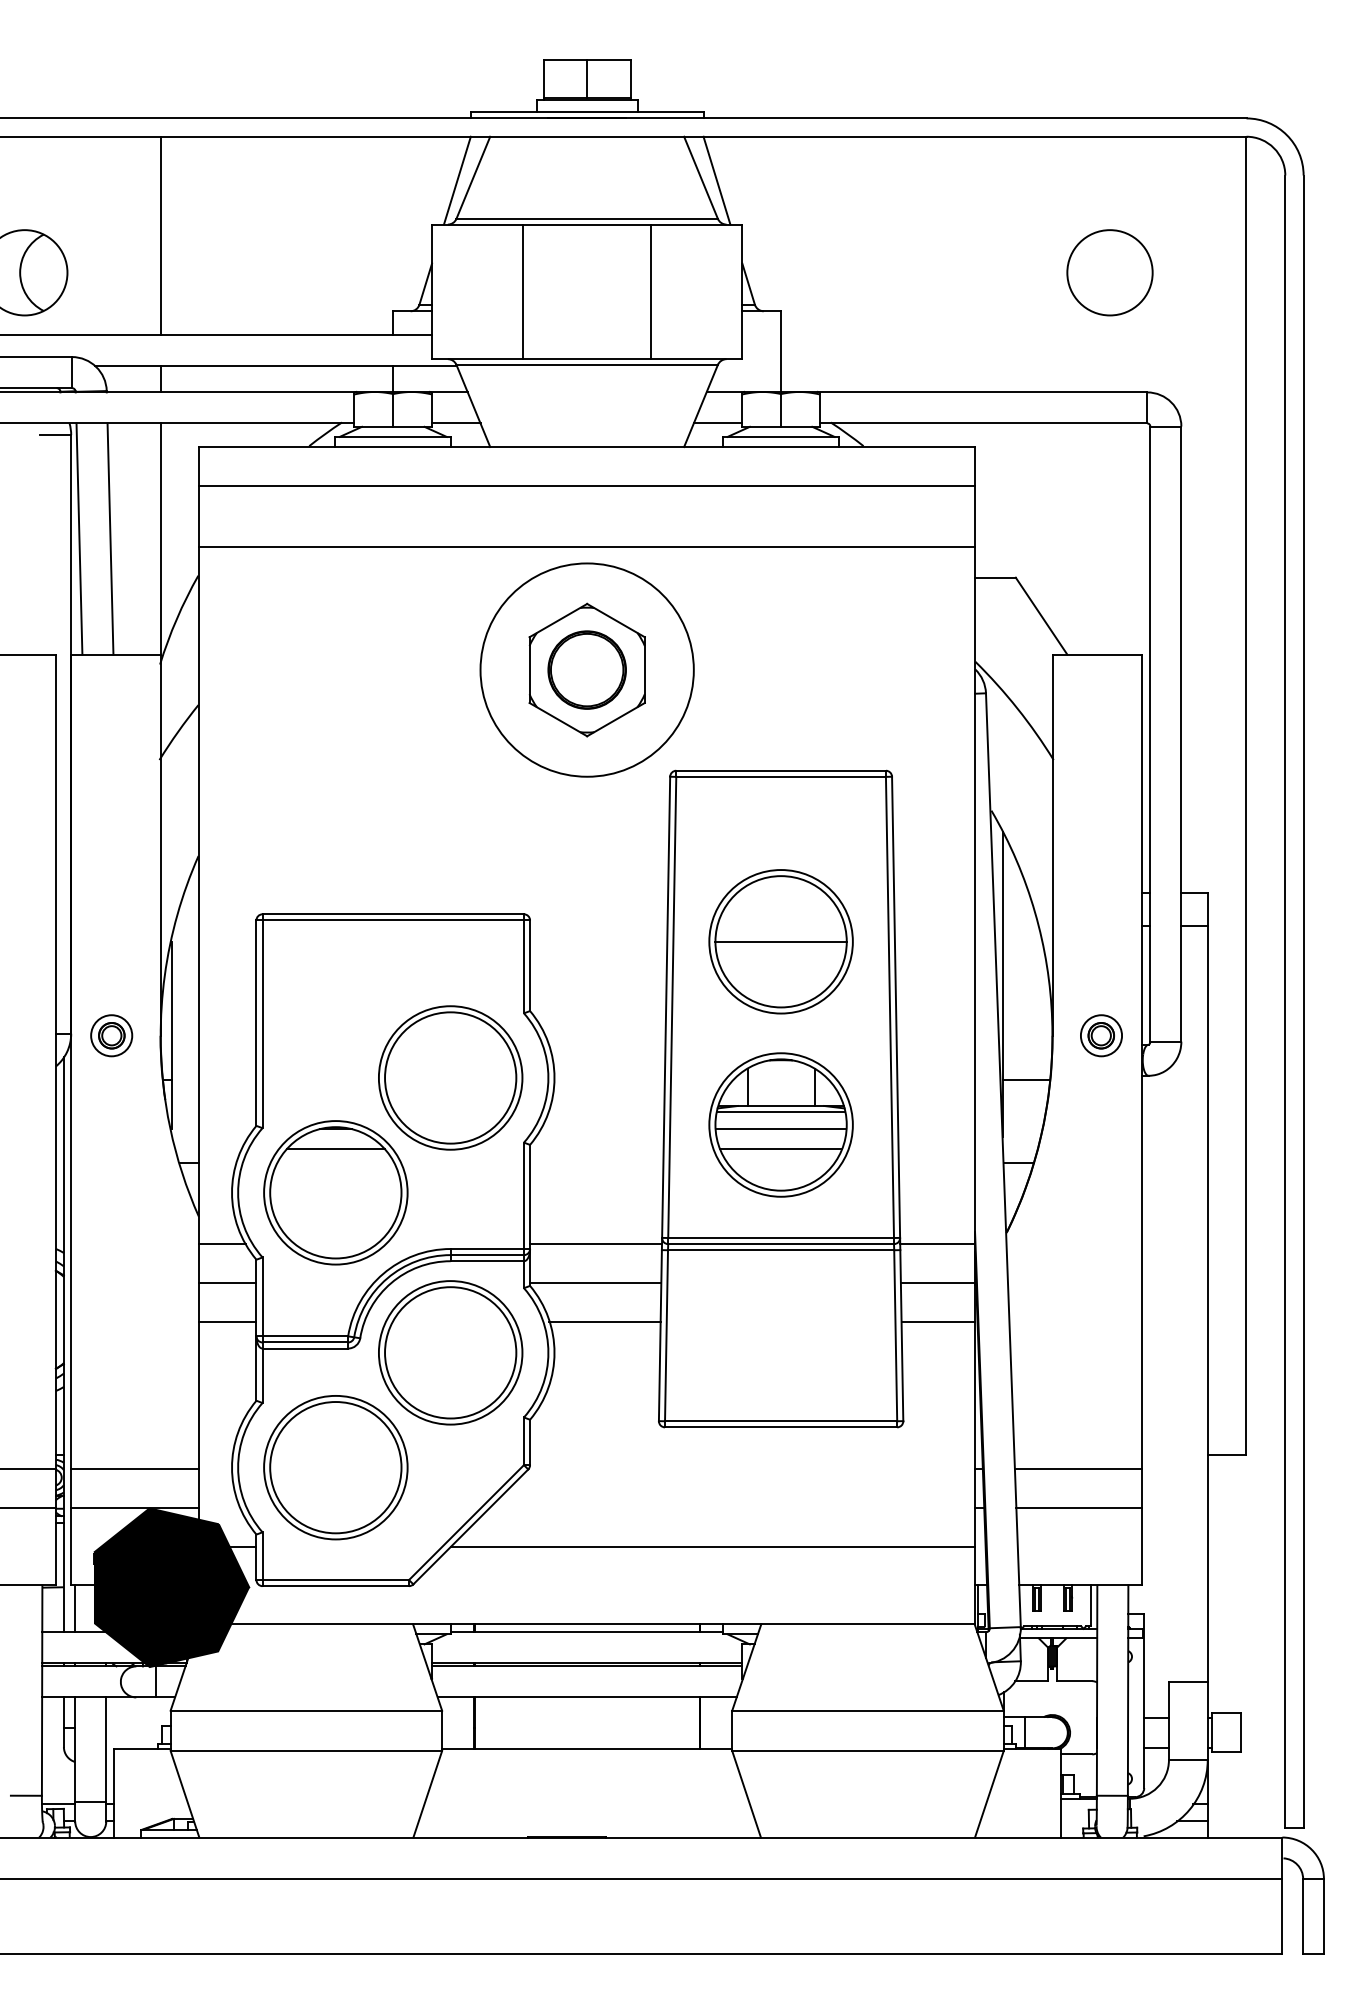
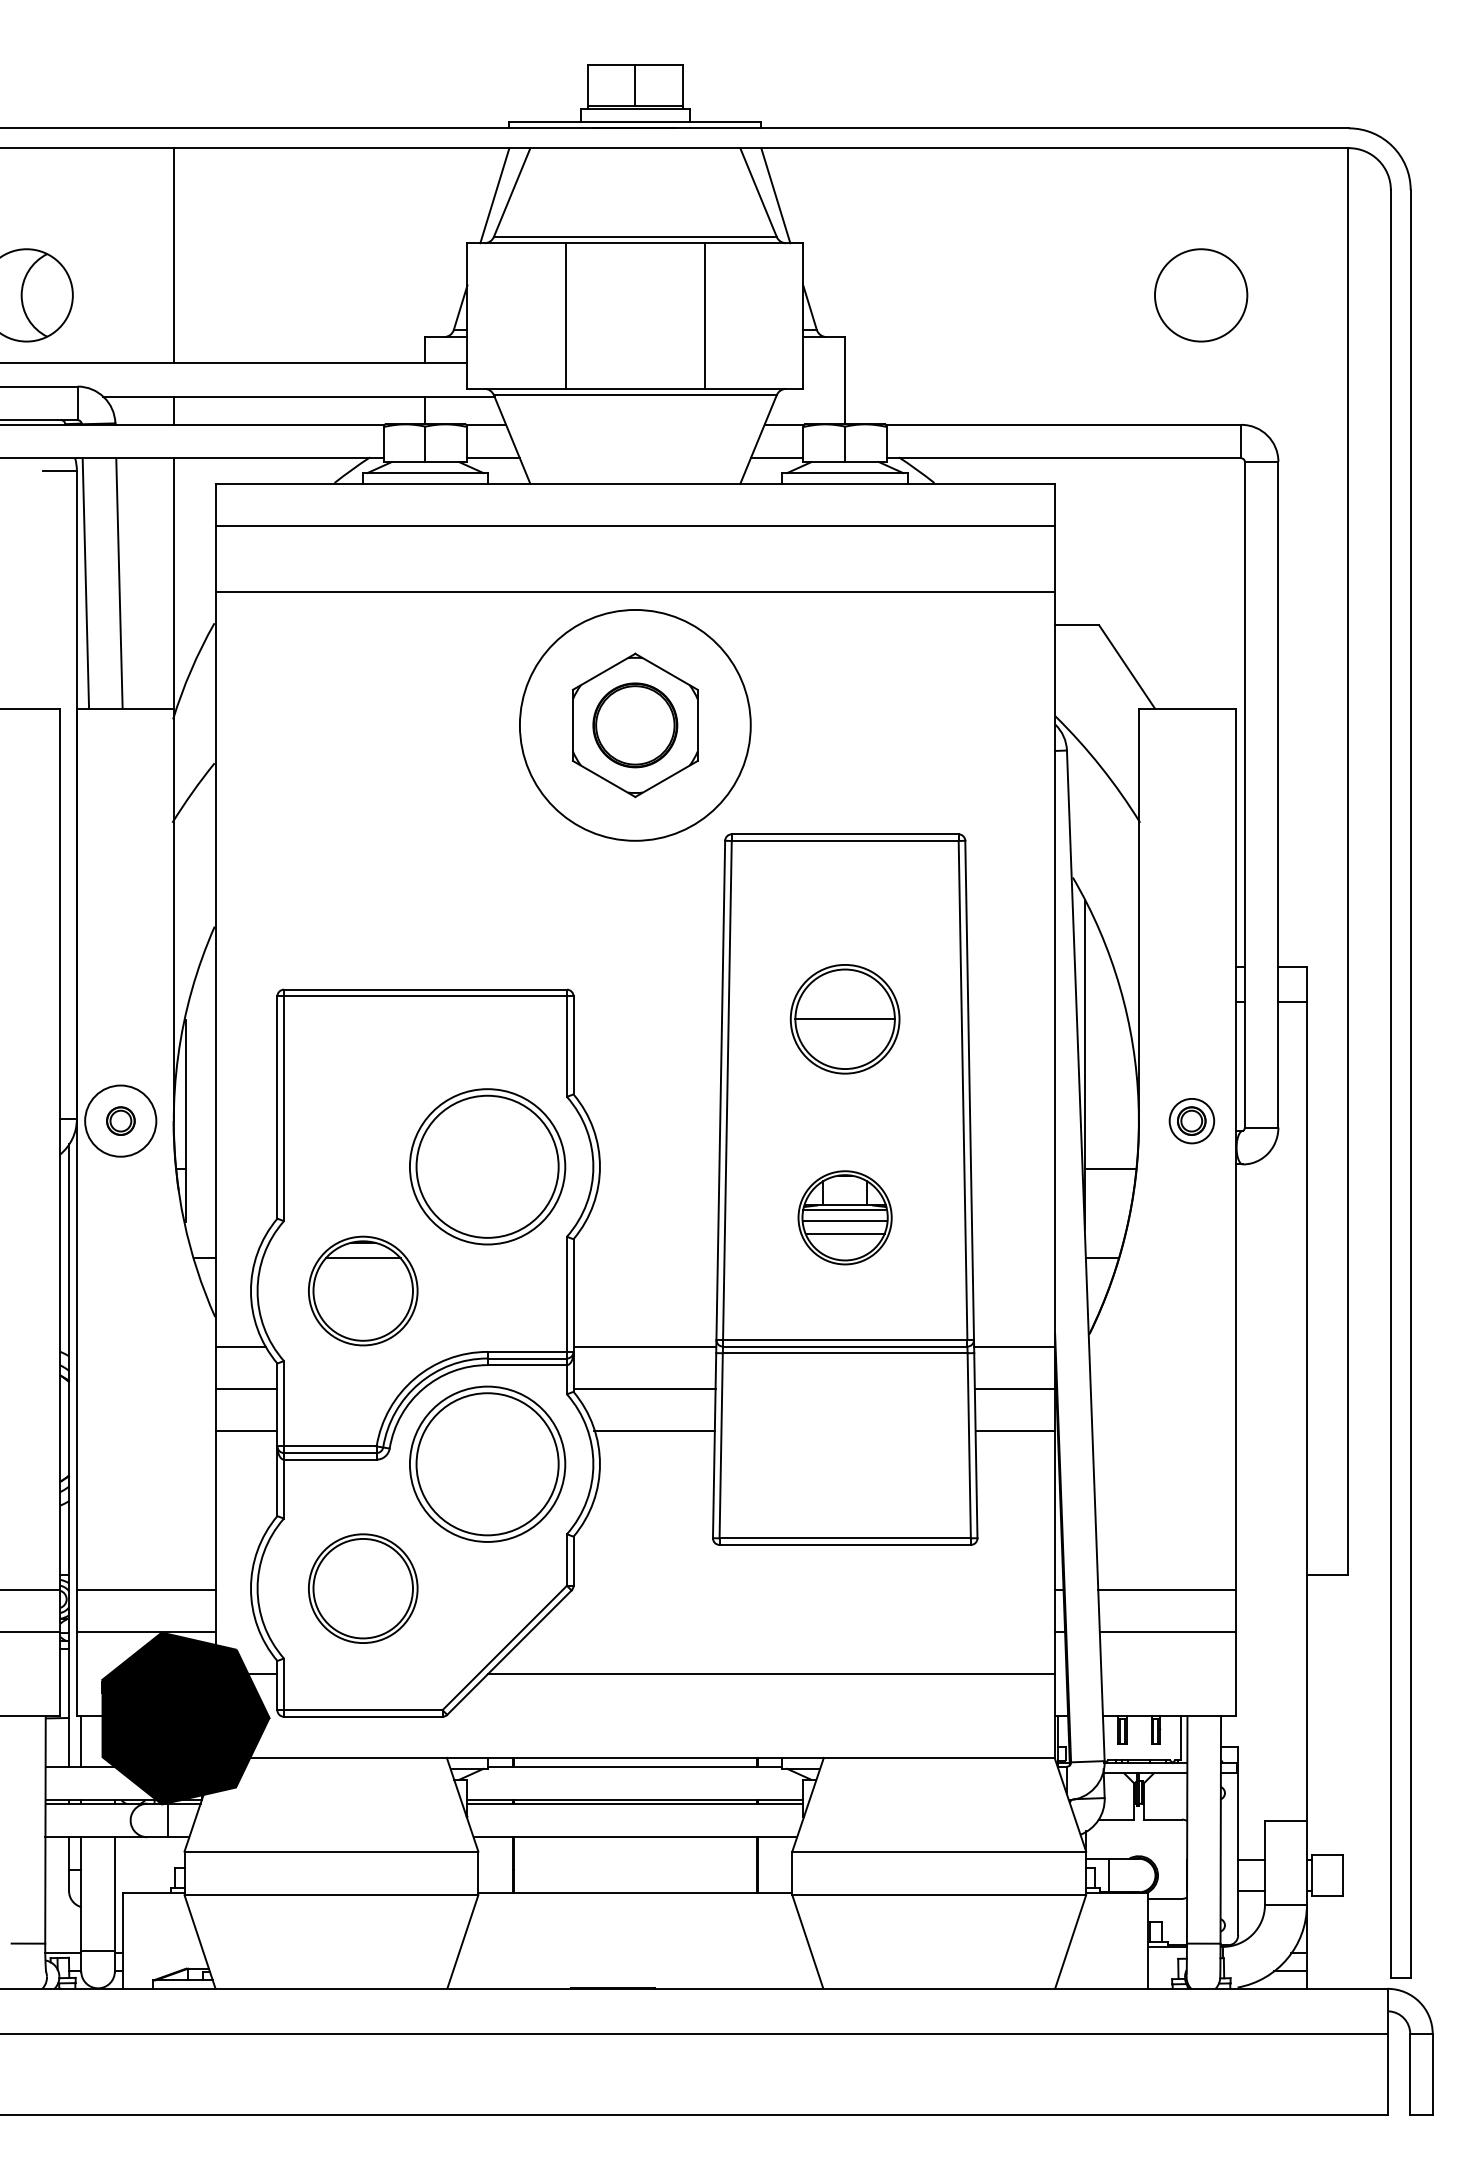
part: (780, 940) -> (844, 1018), size x0.7
circle: (111, 1035) -> (120, 1120), size x1.6
part: (780, 1124) -> (844, 1217), size x0.6
part: (335, 1192) -> (362, 1290), size x0.7
part: (335, 1467) -> (362, 1588), size x0.7

